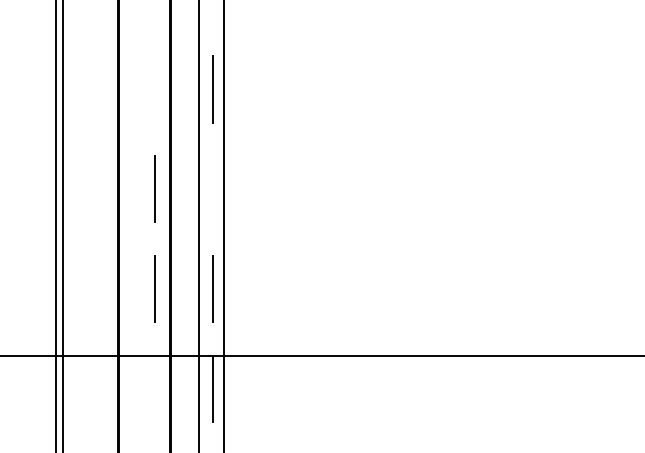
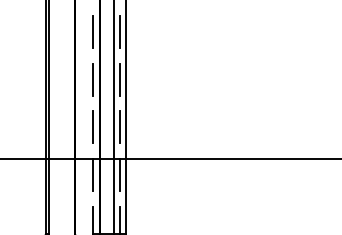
line: (154, 90) -> (92, 32), added
line: (213, 188) -> (120, 79), added
line: (154, 387) -> (92, 174), added

